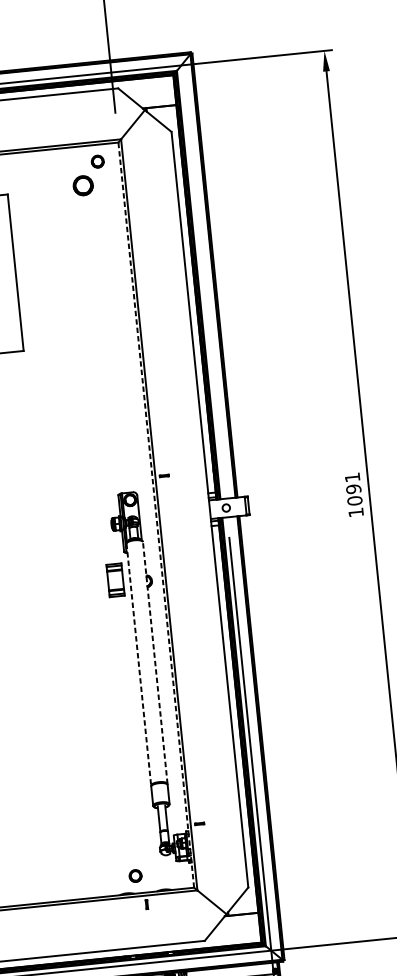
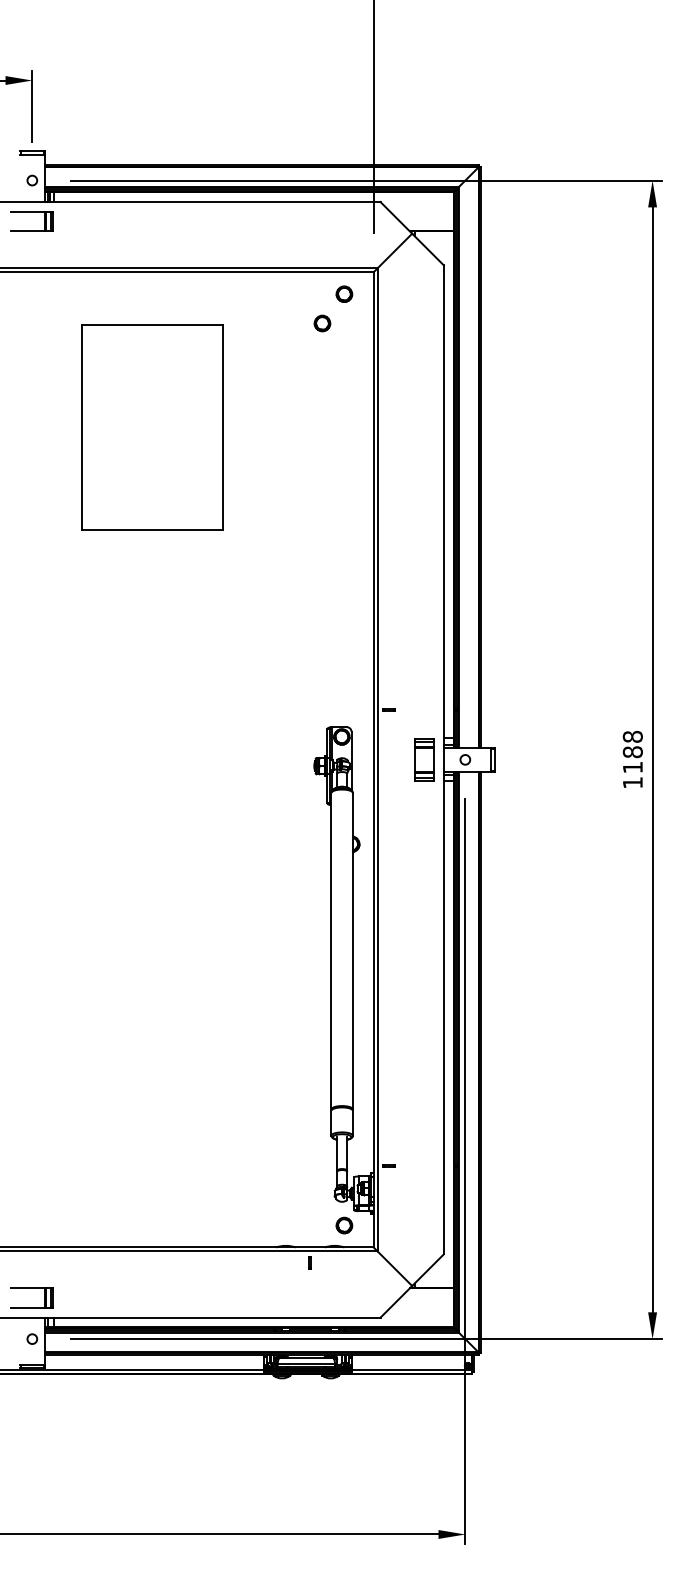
part: (83, 185) -> (322, 323), size x0.62
text: (353, 489) -> (632, 752), 1091 -> 1188
line: (156, 514) -> (373, 759), dashed -> solid
part: (115, 580) -> (424, 759), moved
line: (154, 662) -> (352, 950), dashed -> solid
line: (138, 664) -> (331, 951), dashed -> solid
part: (135, 875) -> (344, 1225), moved

